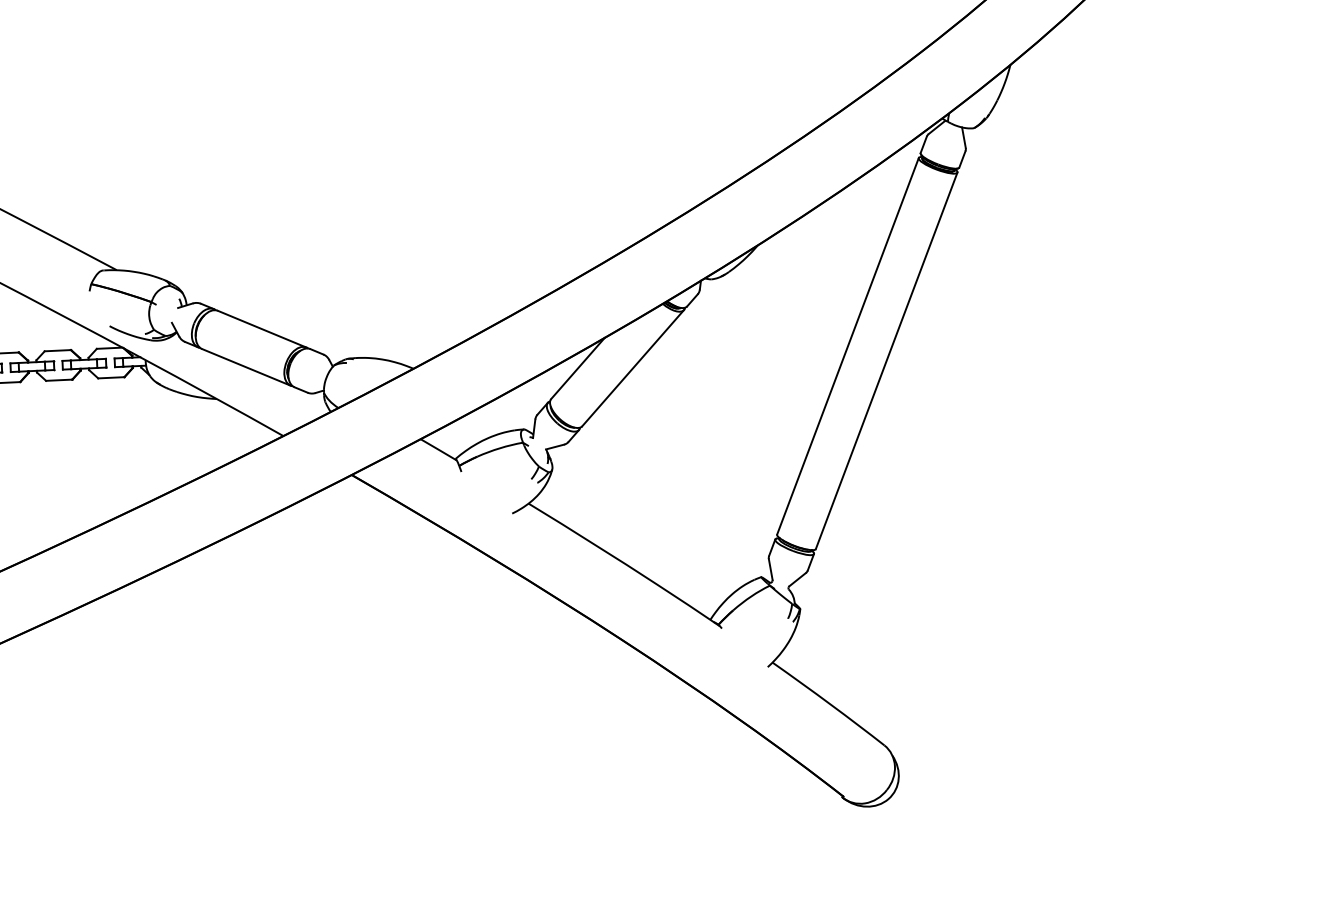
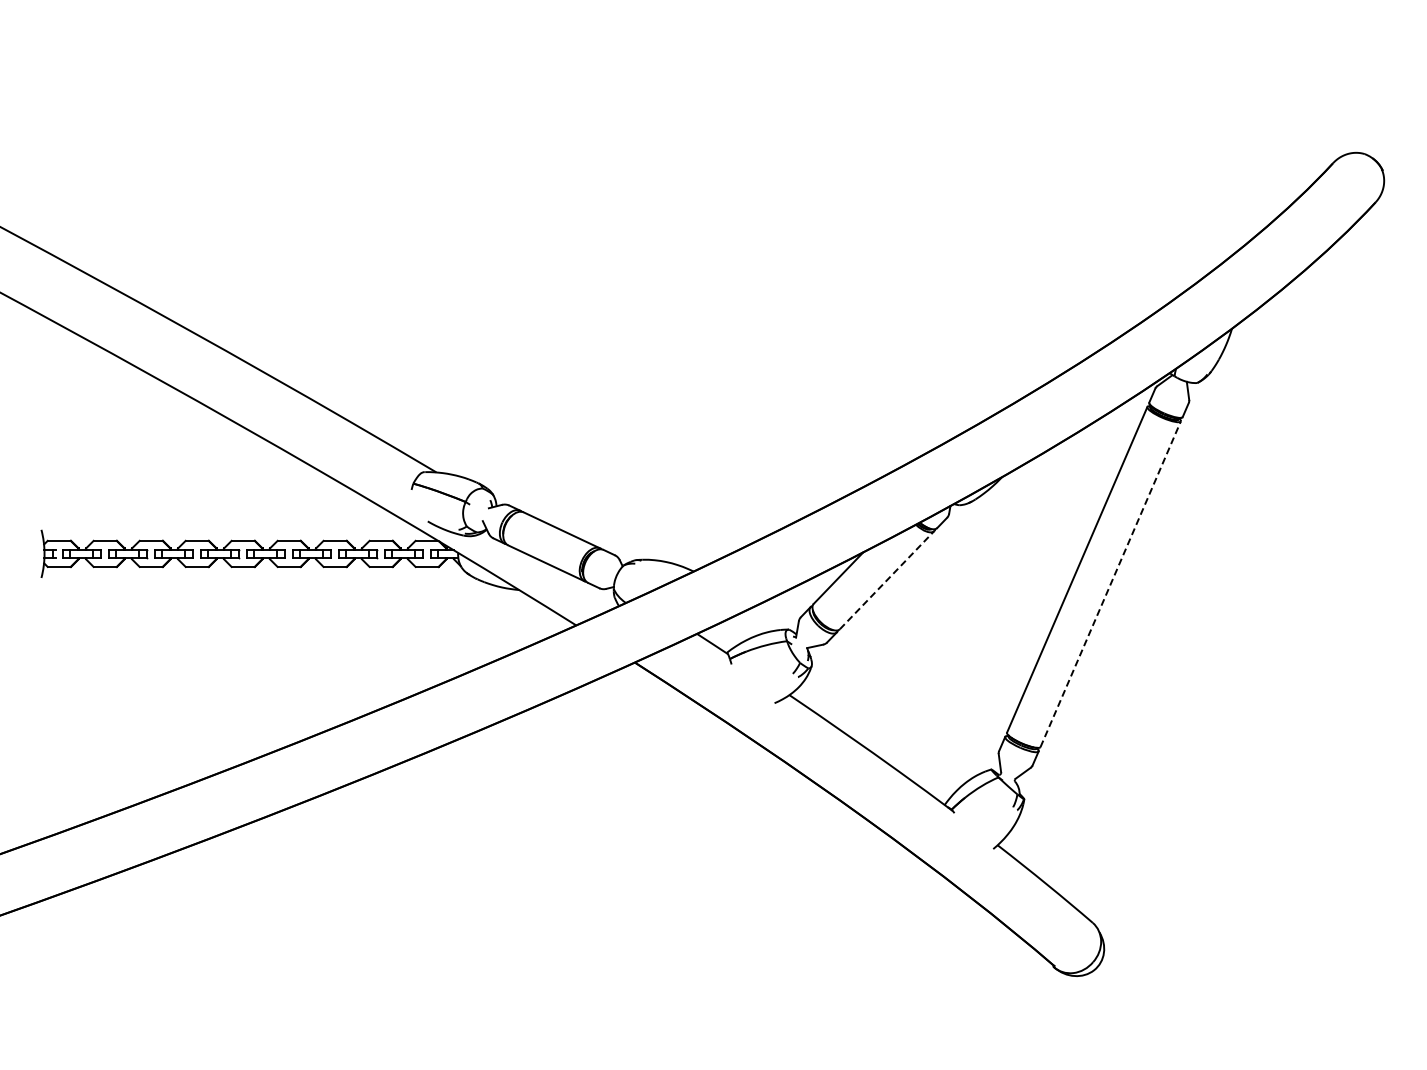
line: (886, 360) -> (1110, 583), solid -> dashed
line: (633, 367) -> (887, 579), solid -> dashed

